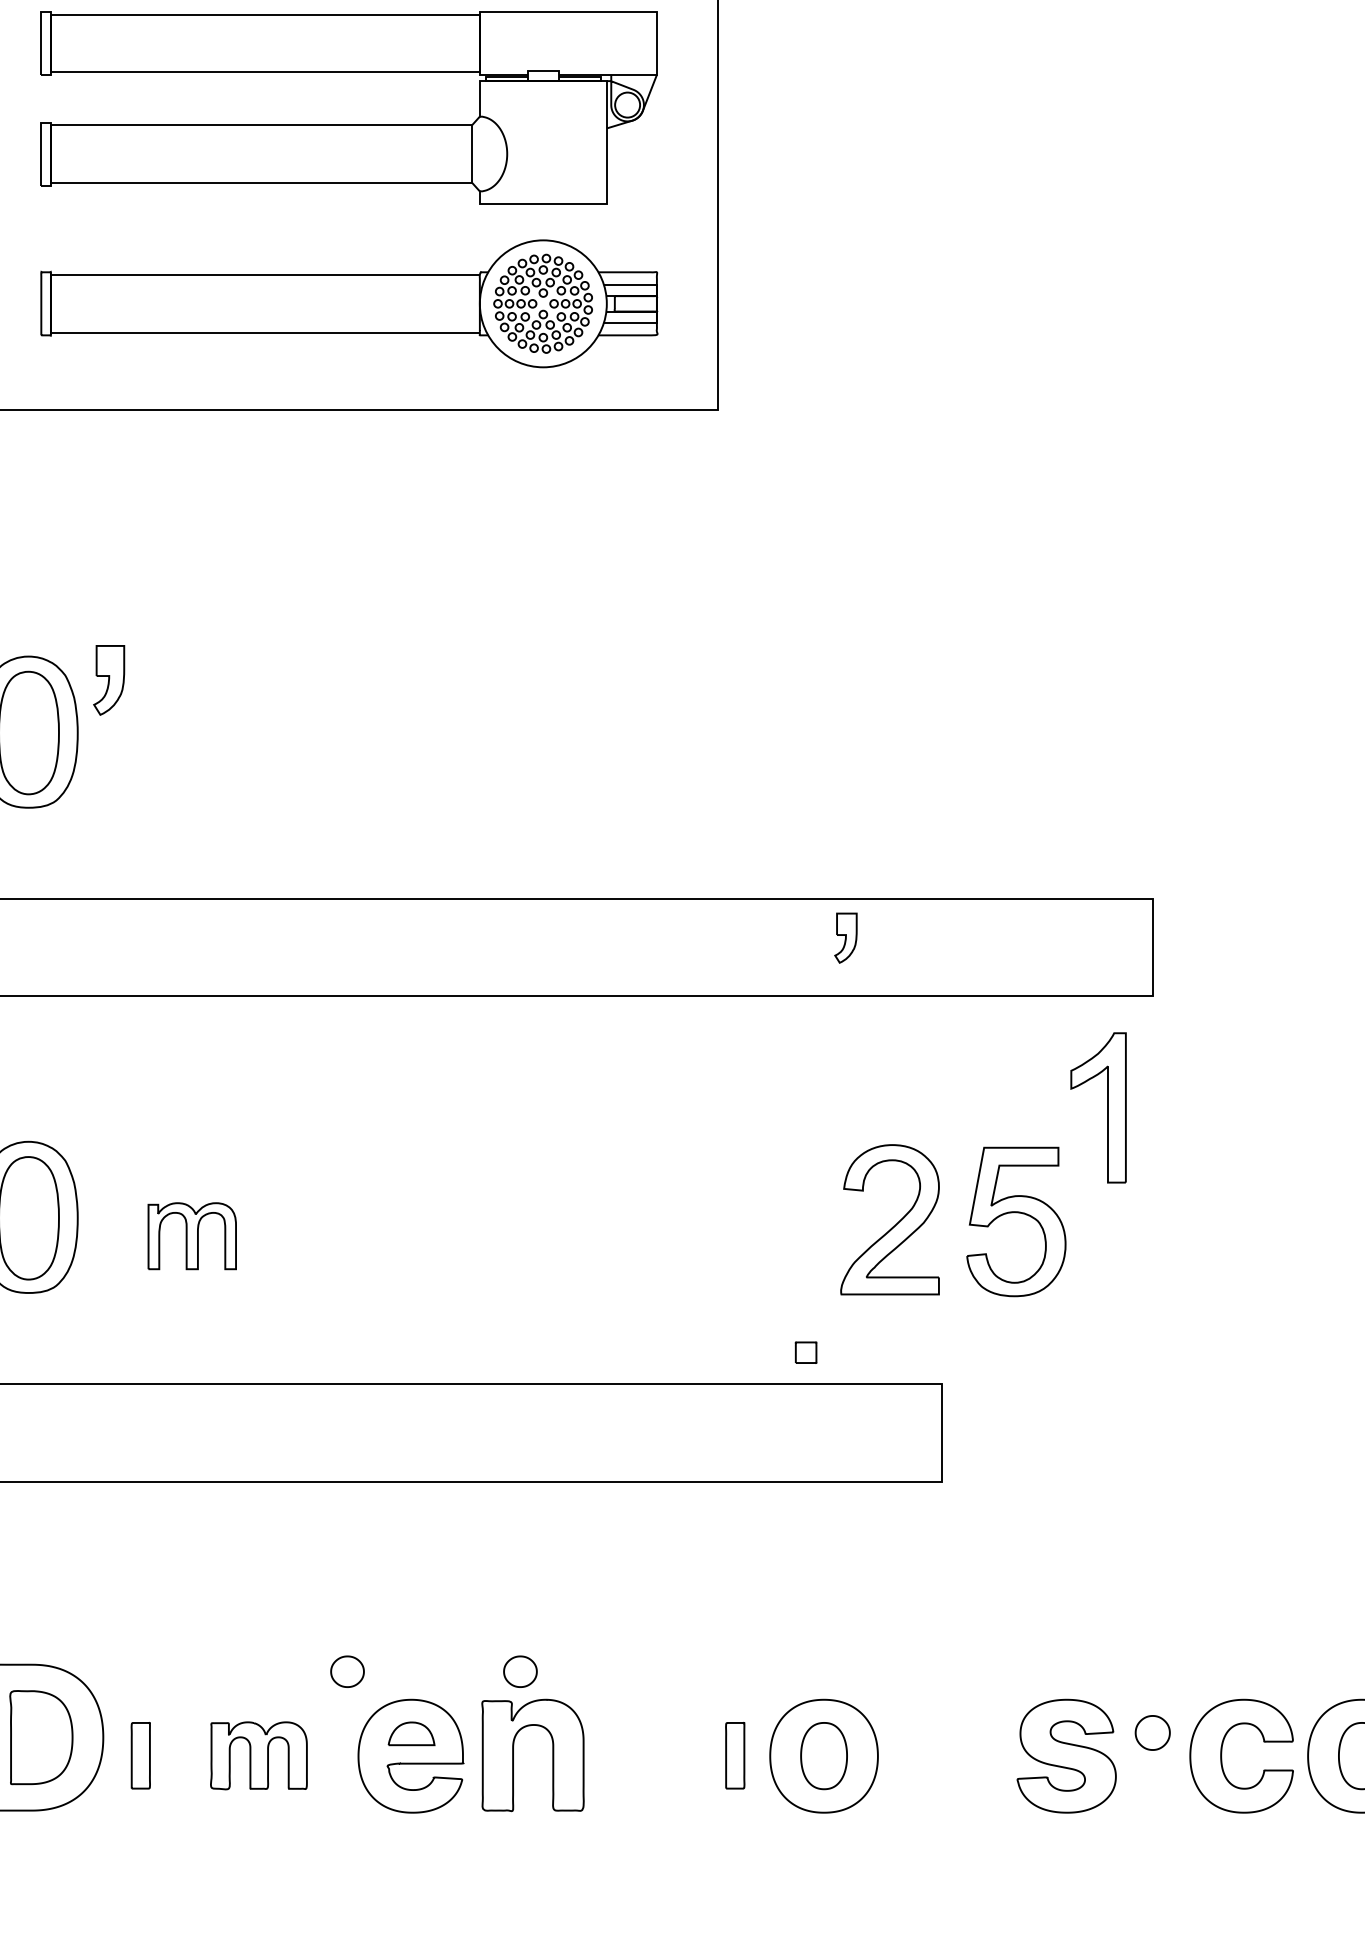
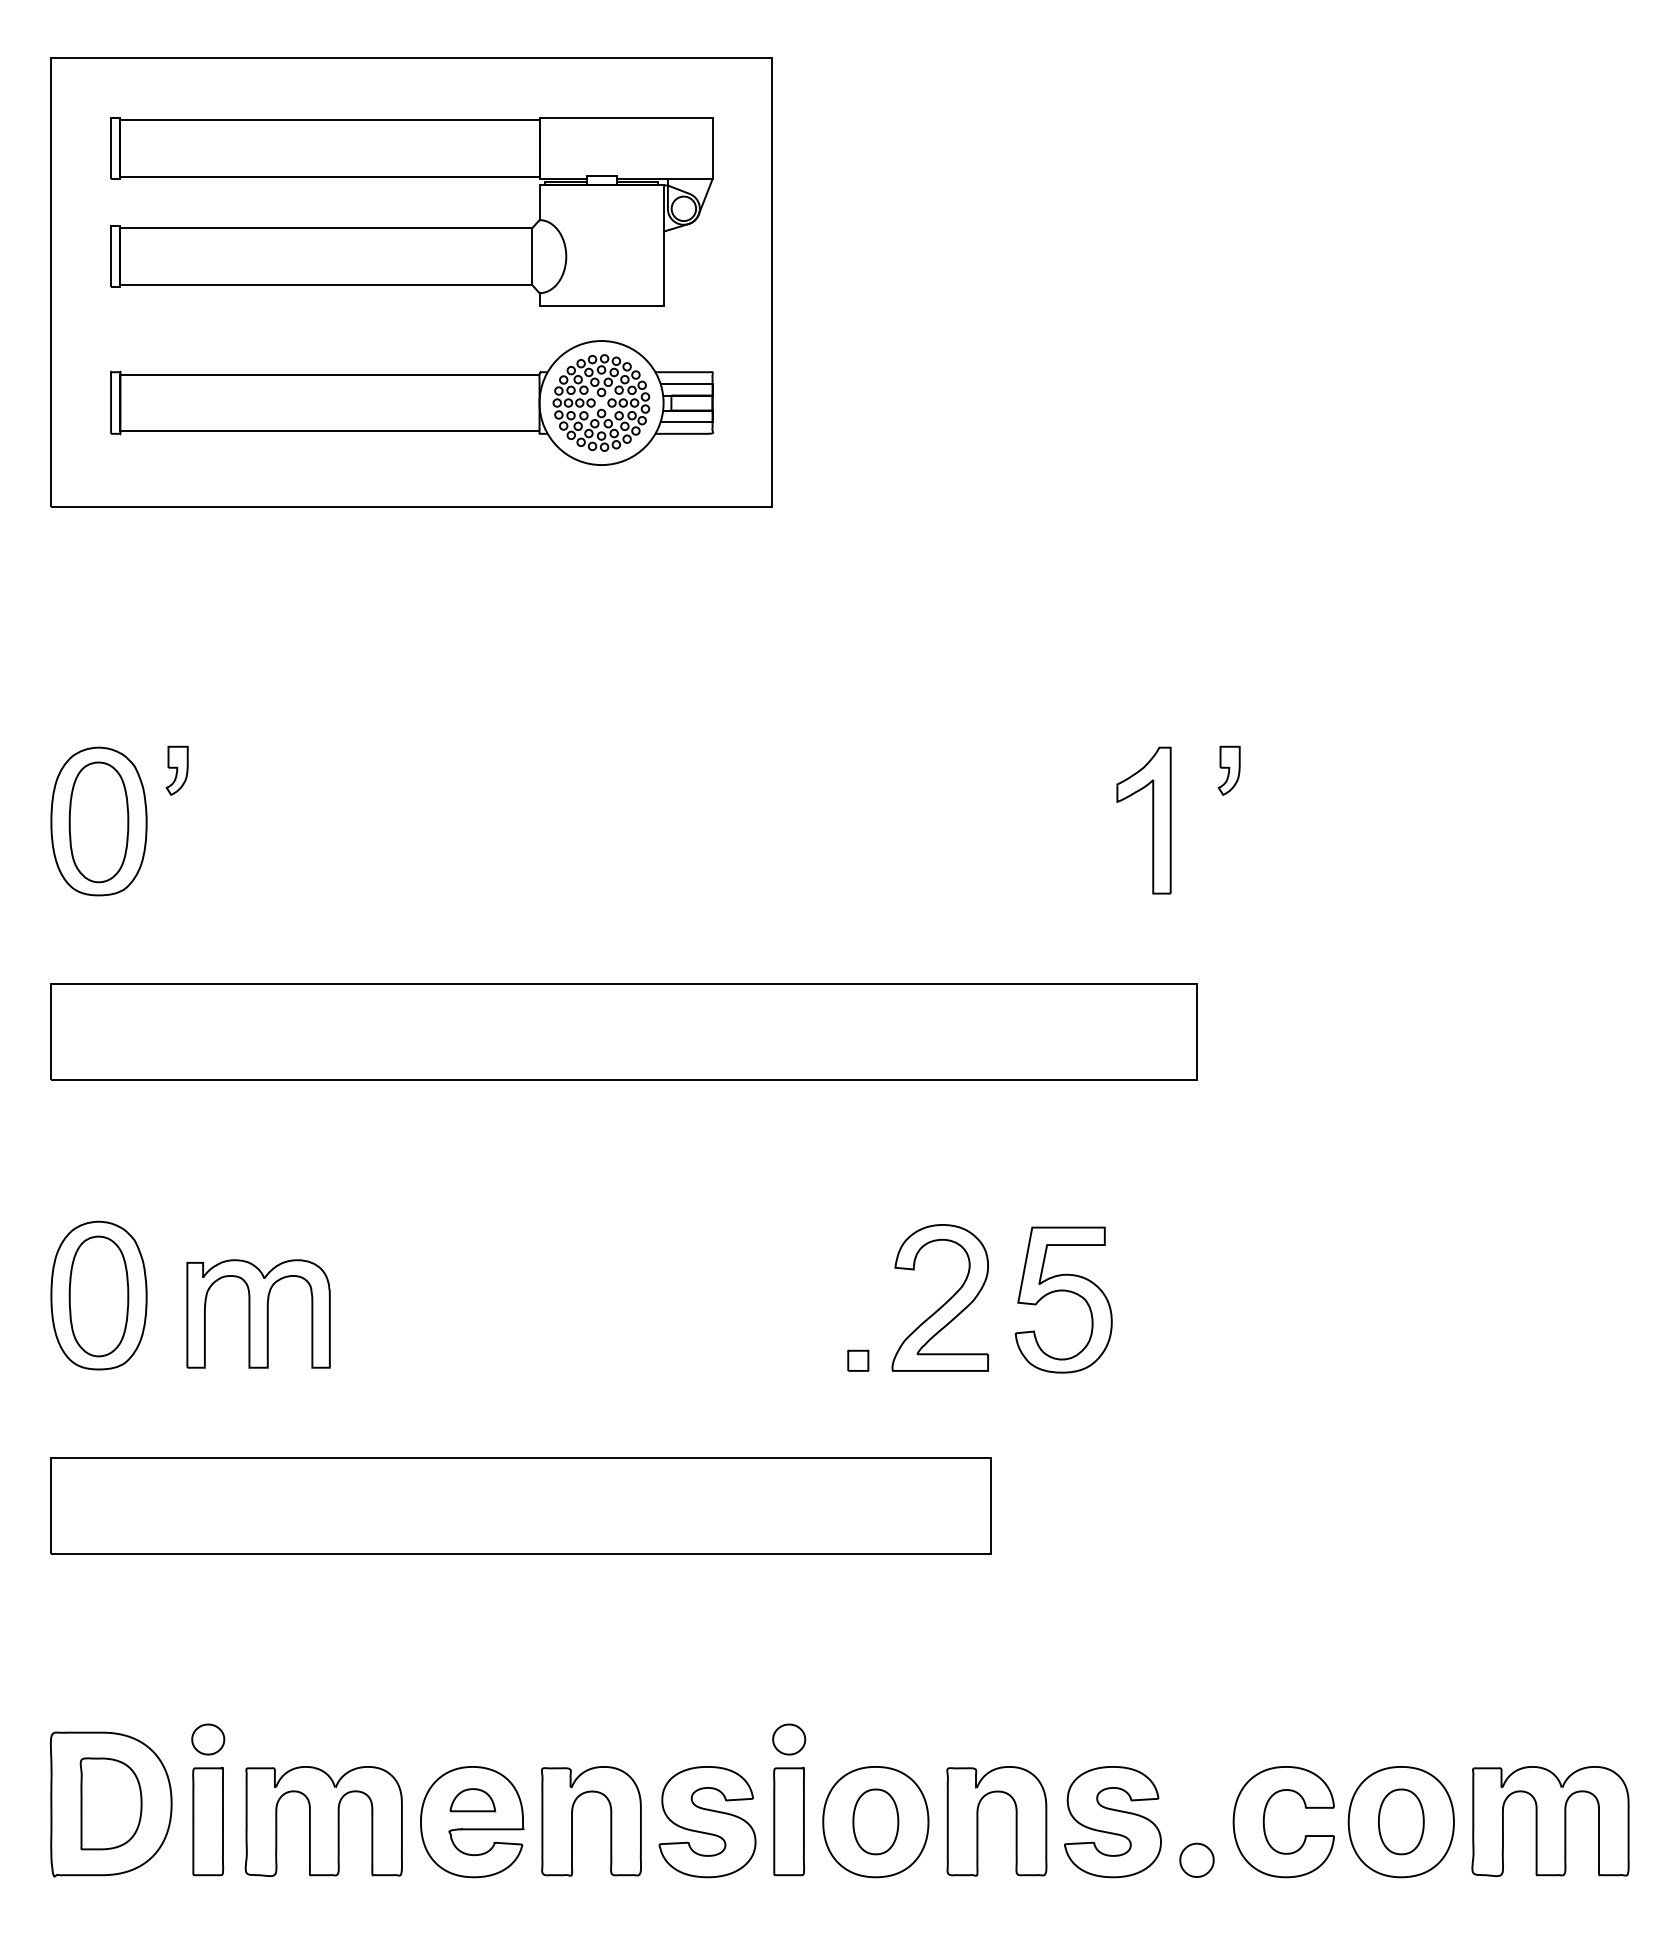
part: (108, 679) -> (176, 770), size x0.71
part: (845, 937) -> (1228, 770), moved
part: (1107, 1107) -> (1152, 820), moved
part: (192, 1235) -> (258, 1313), size x1.67
part: (806, 1352) -> (858, 1360), moved
part: (347, 1671) -> (208, 1739), moved
part: (520, 1671) -> (789, 1739), moved
part: (1152, 1732) -> (1196, 1859), moved
part: (141, 1755) -> (208, 1821), size x1.67
part: (258, 1755) -> (323, 1821), size x1.67
part: (734, 1755) -> (788, 1821), size x1.67
part: (929, 1755) -> (978, 1821), added
part: (651, 1756) -> (707, 1822), added

